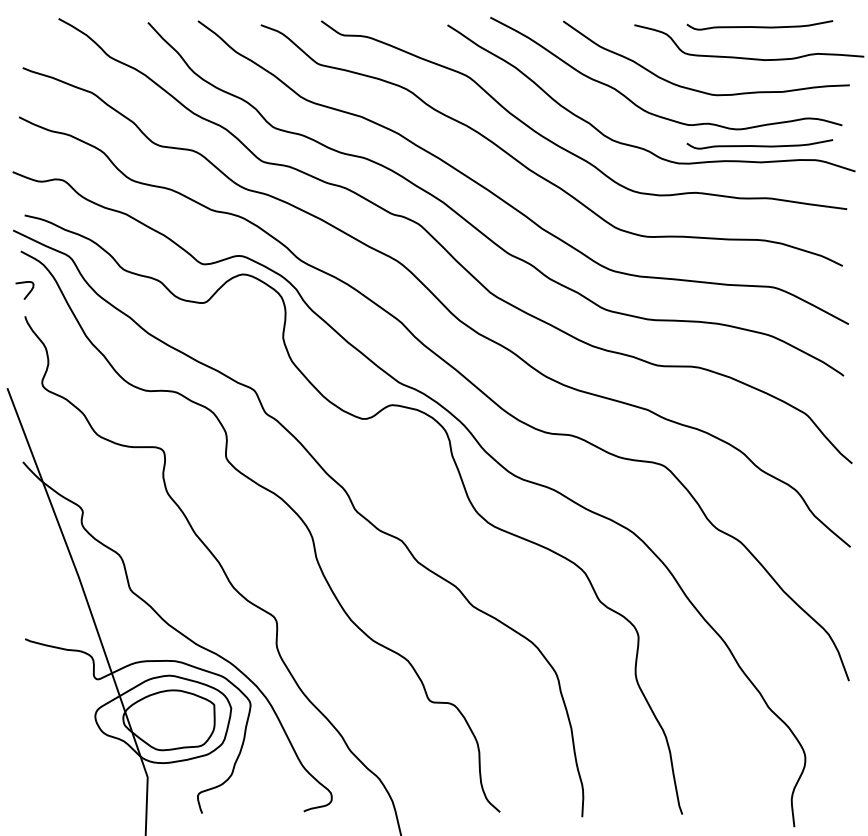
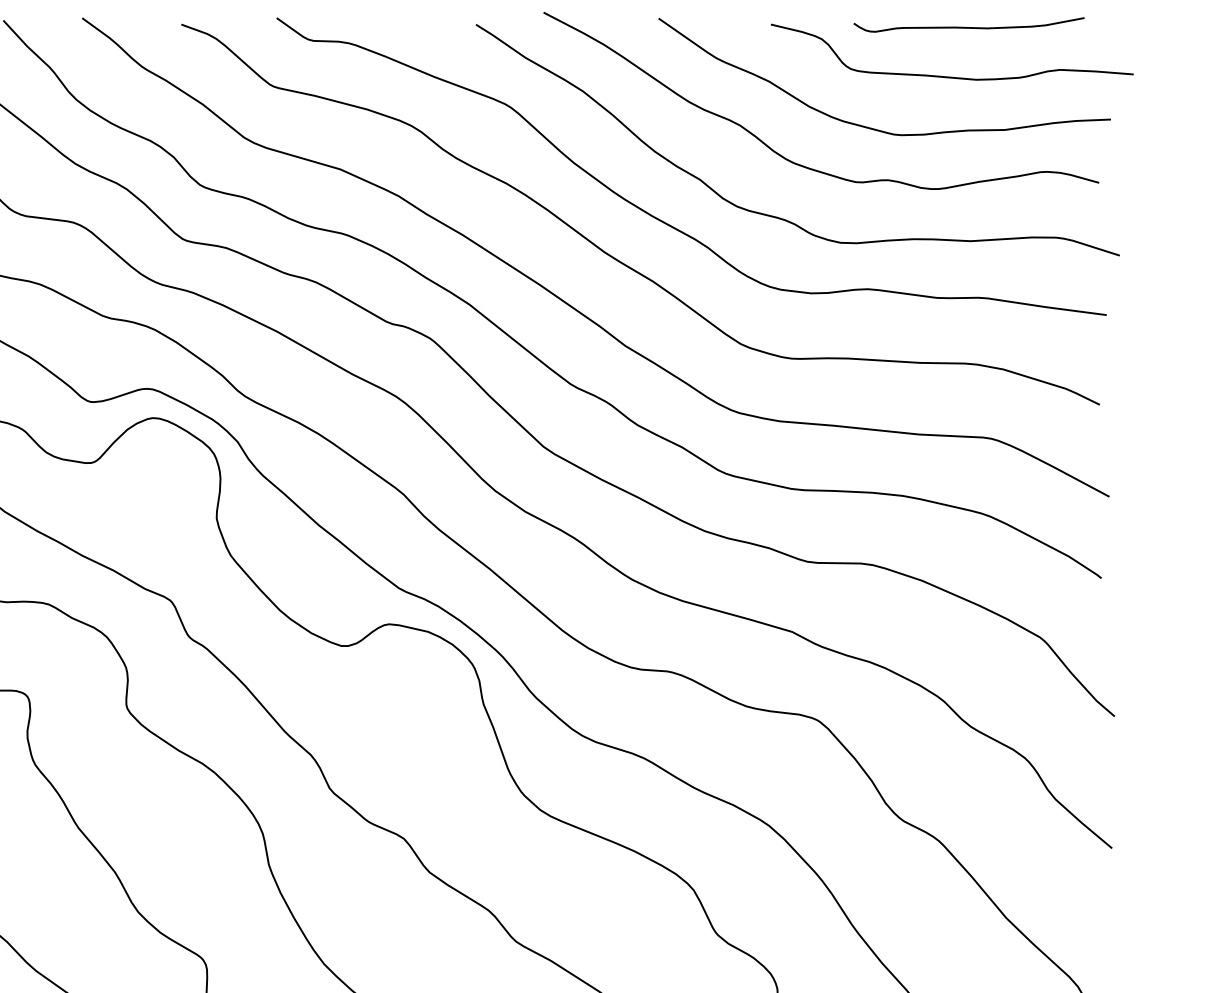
curve: (759, 145) -> (968, 214), removed

